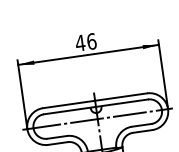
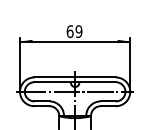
text: (85, 42) -> (74, 31), 46 -> 69

